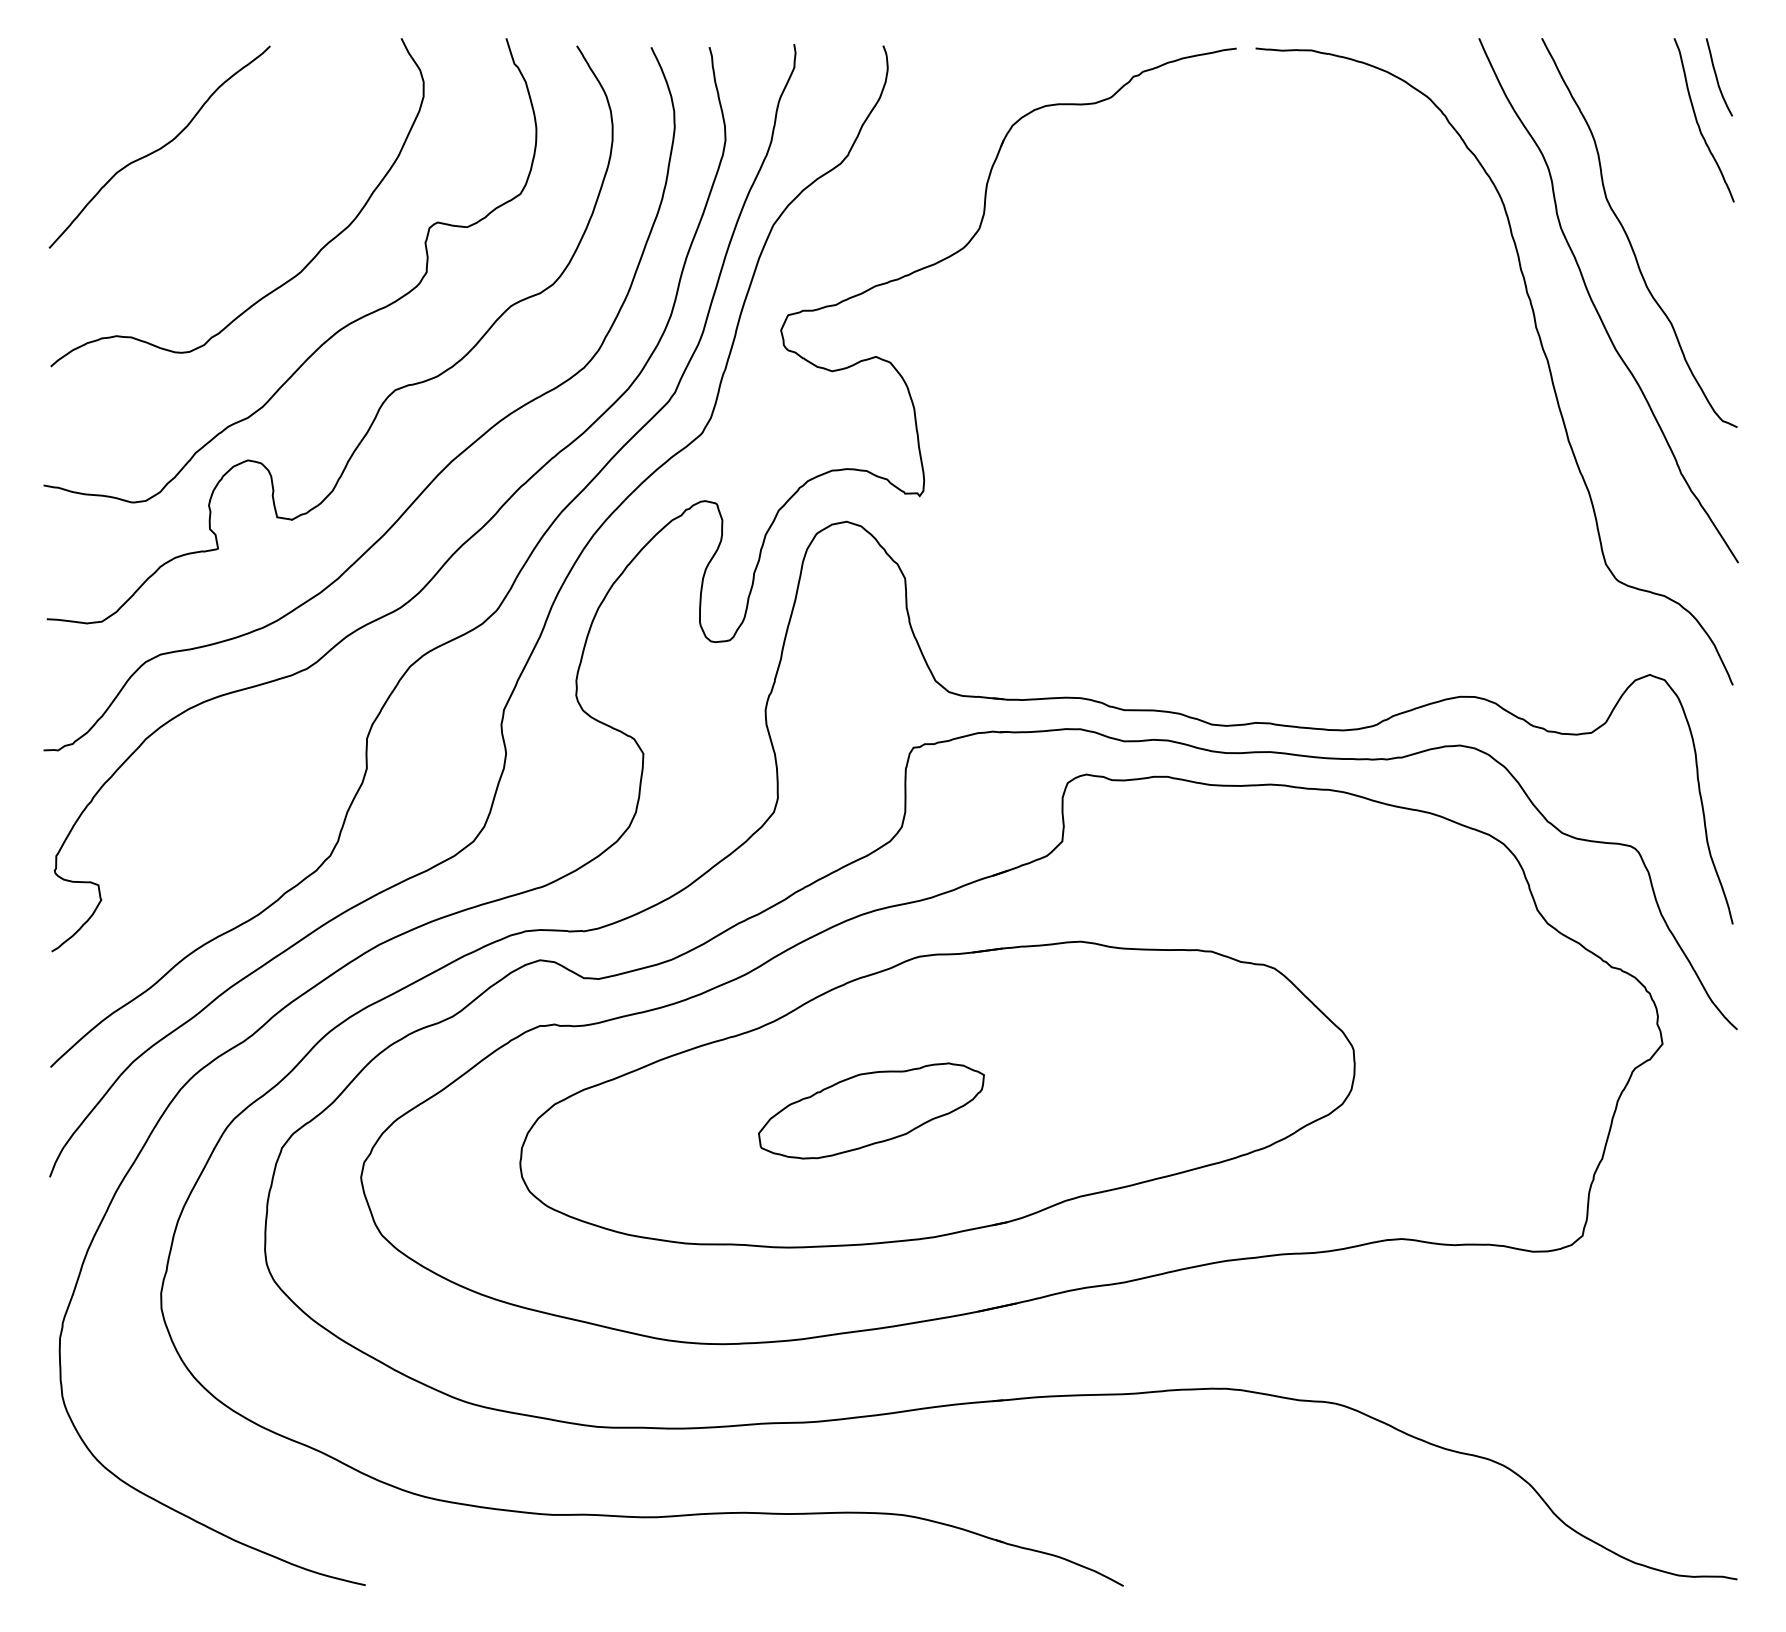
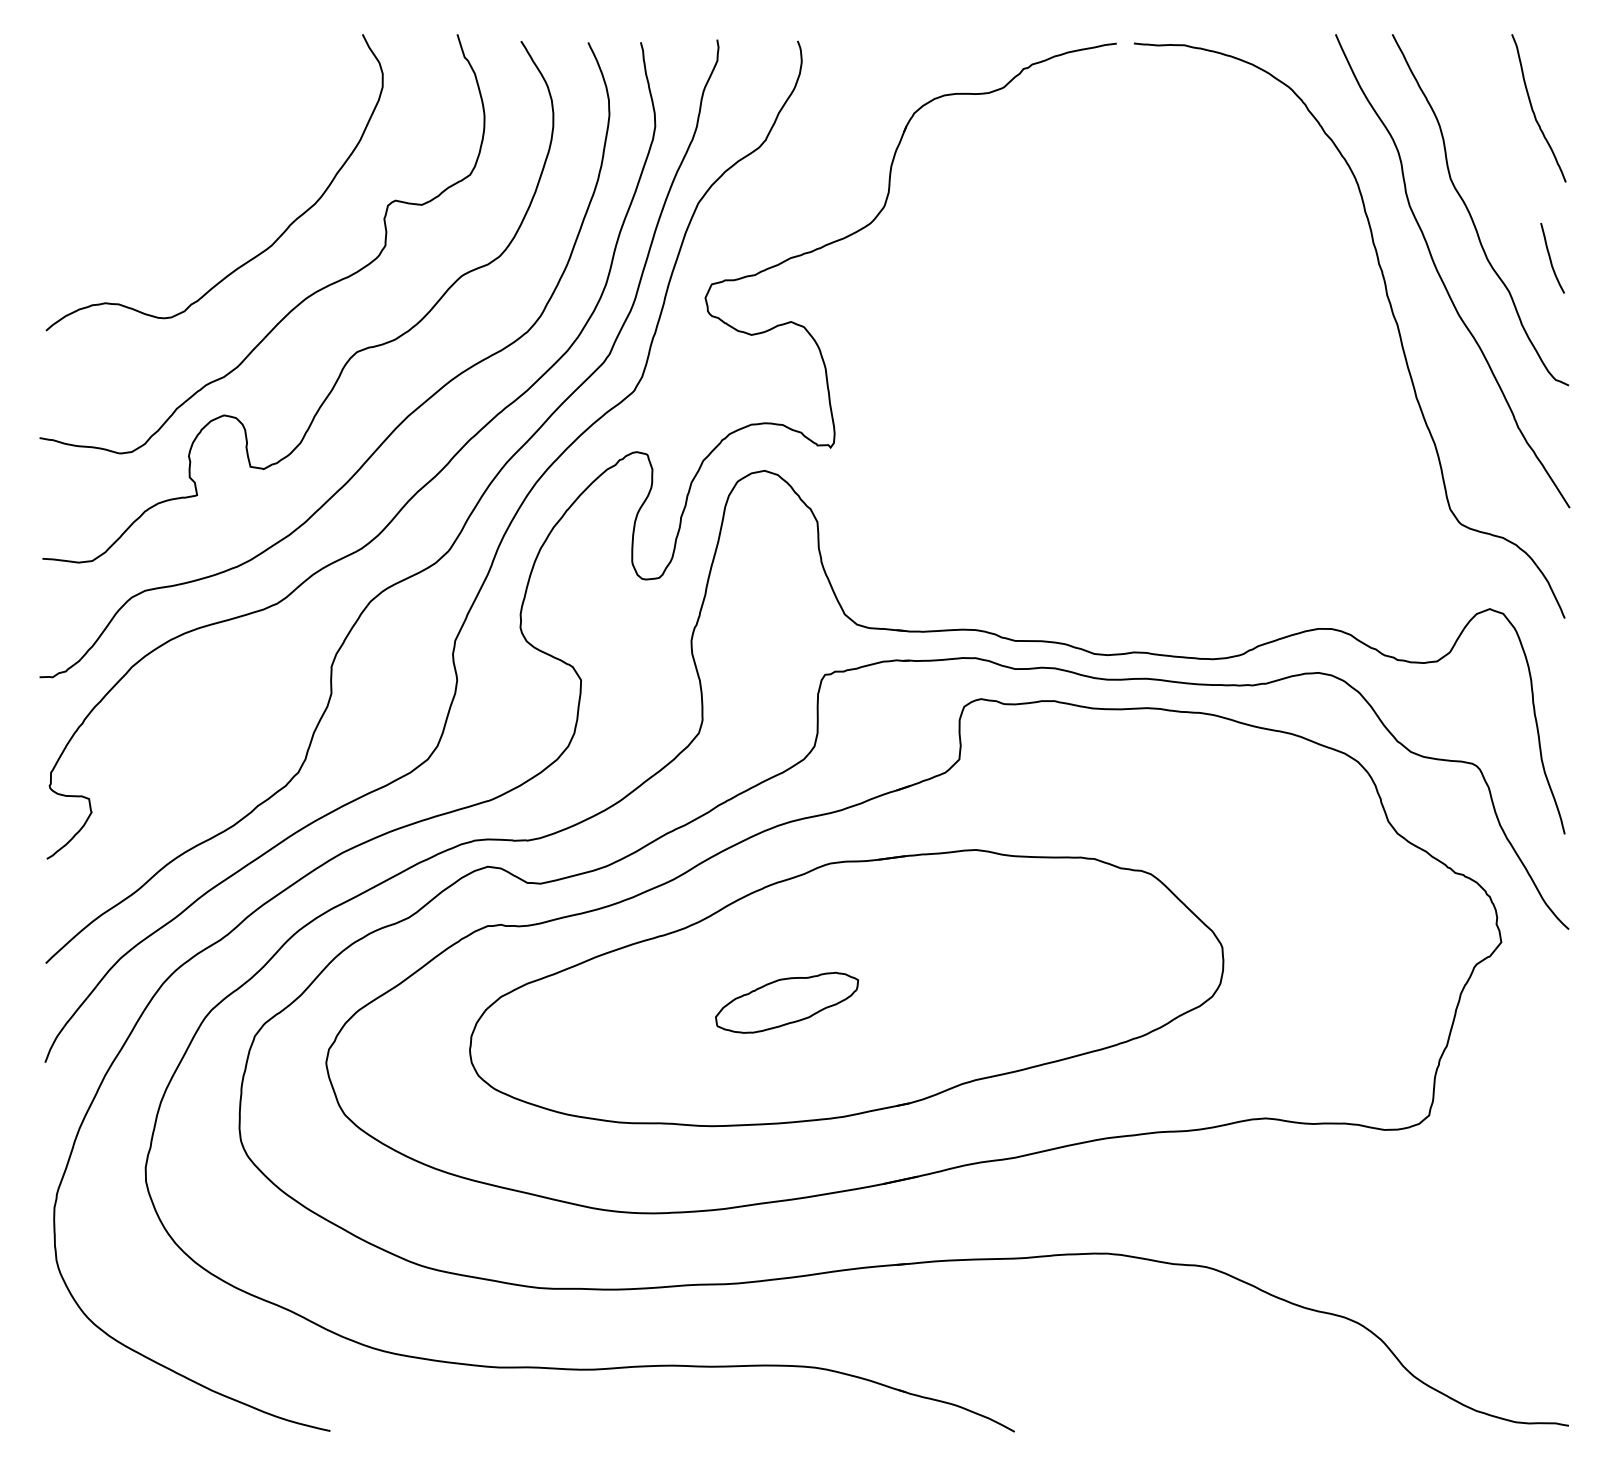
curve: (1717, 77) -> (1550, 258), moved
curve: (160, 147) -> (145, 132), removed
part: (871, 1110) -> (787, 1002), size x0.7

